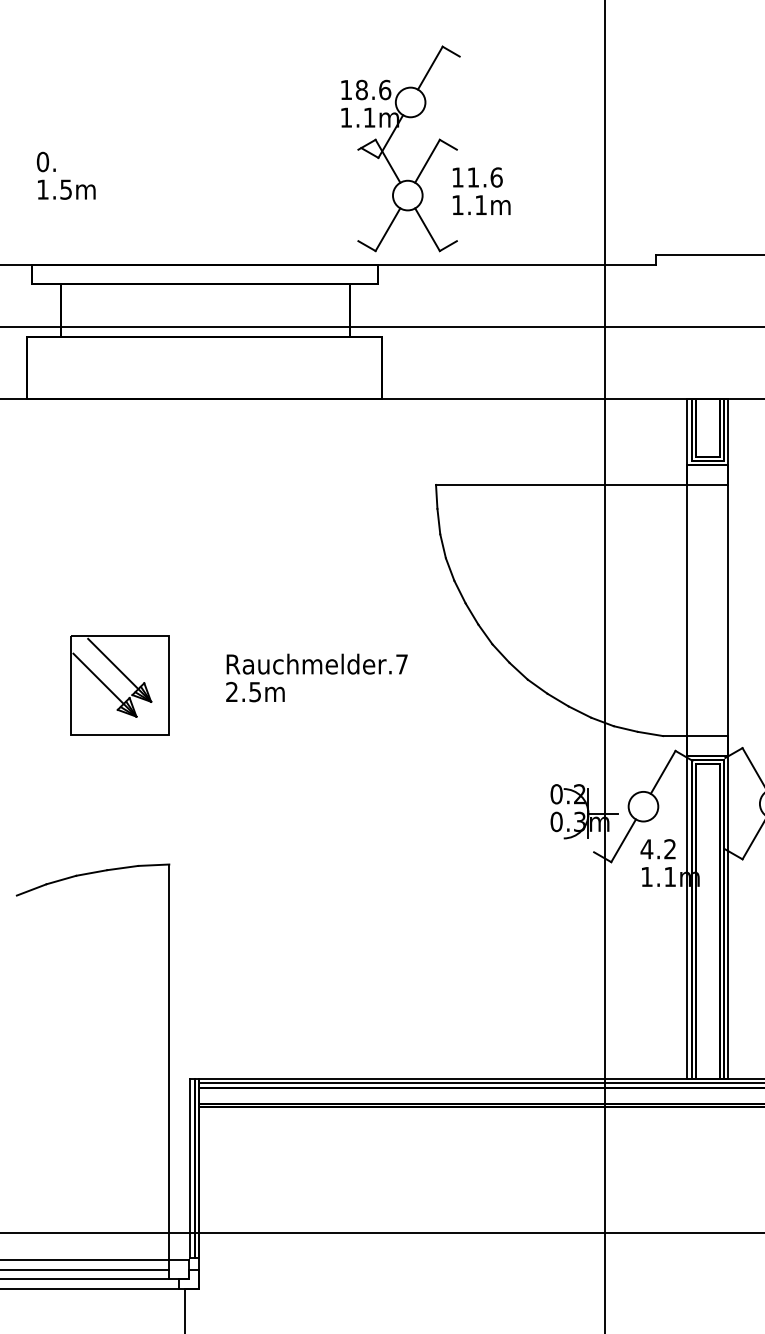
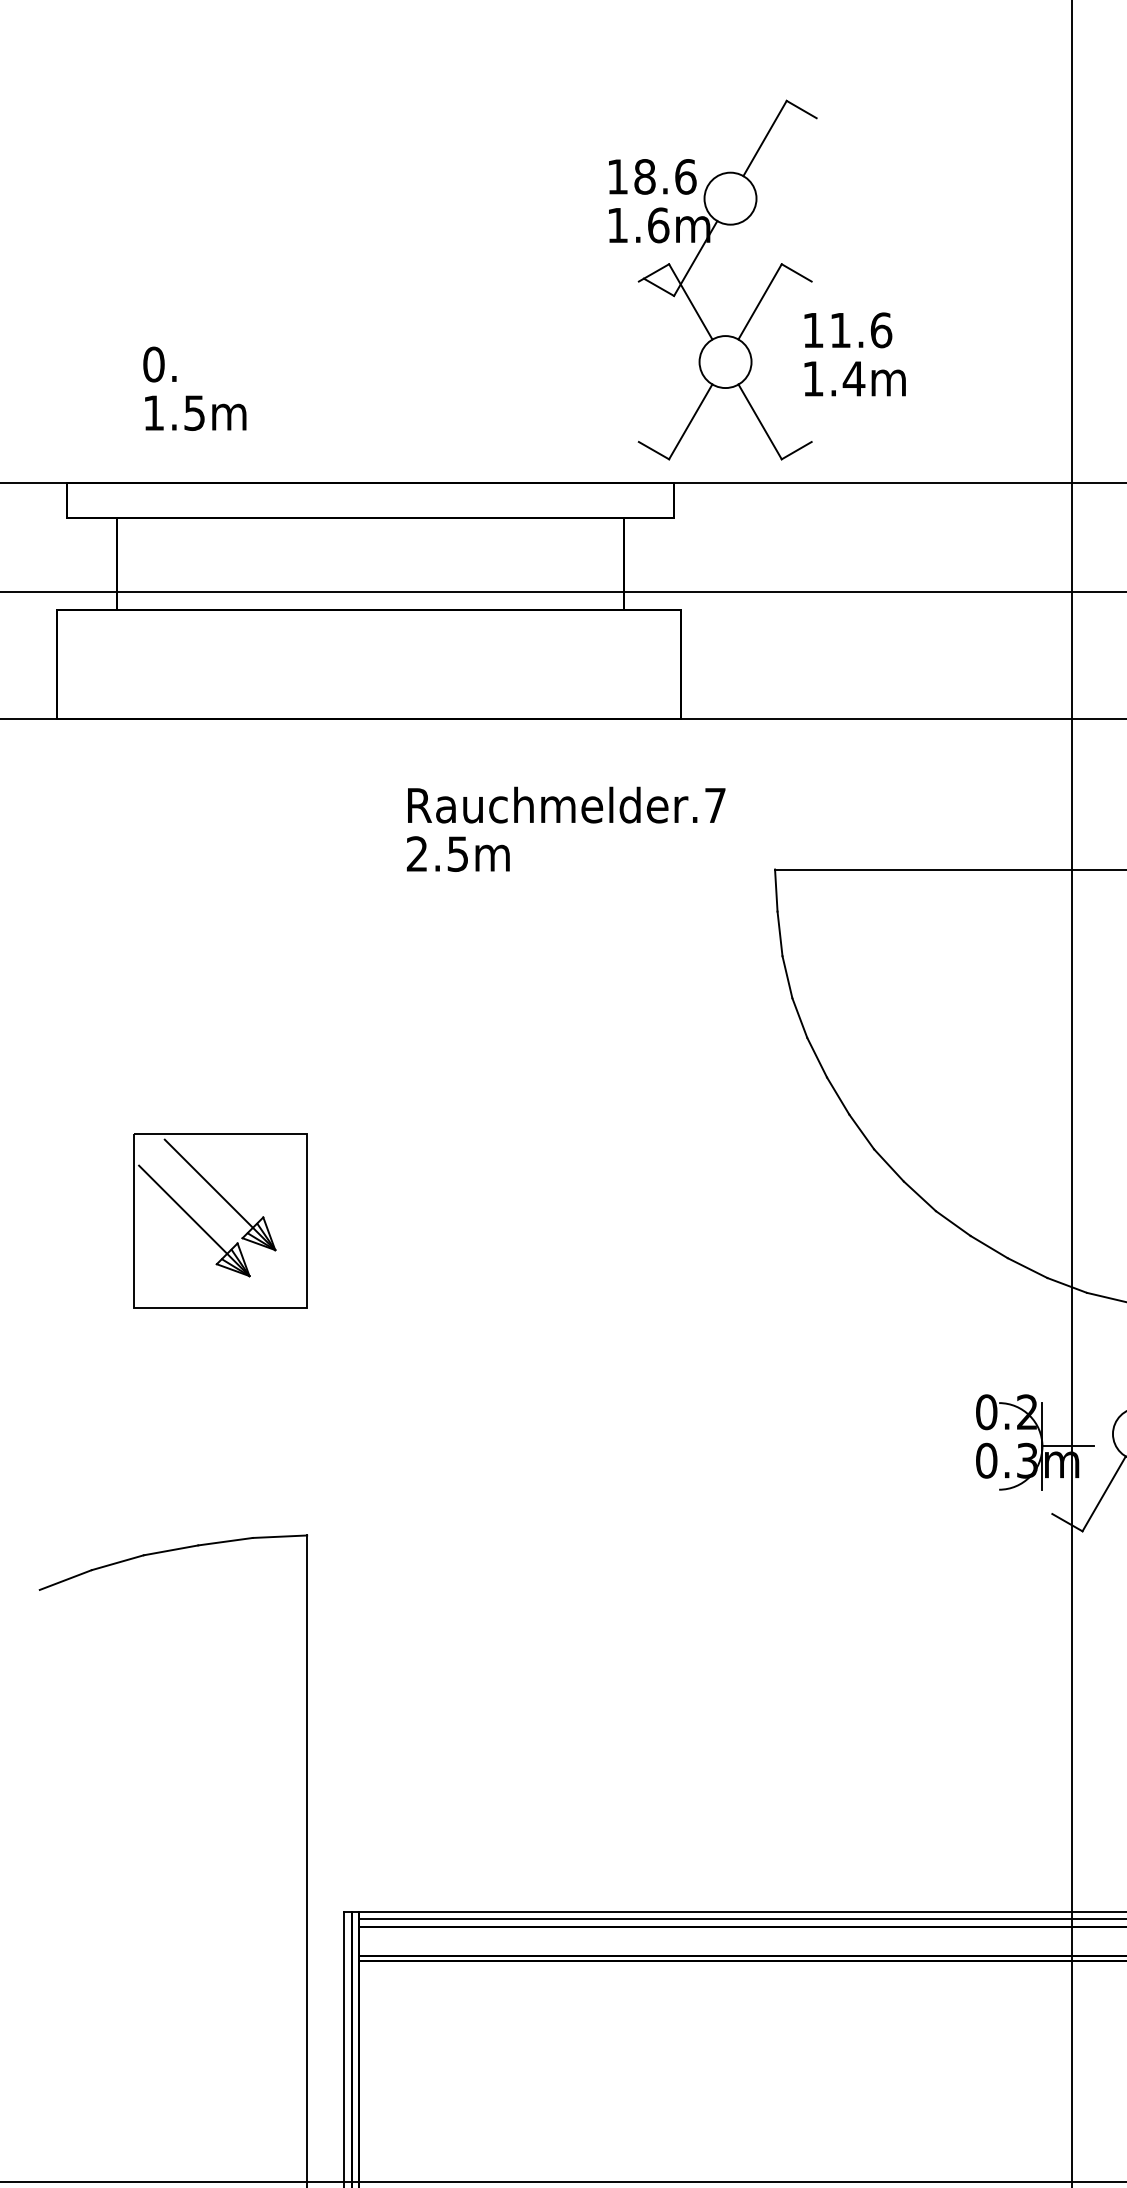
text: (369, 117) -> (658, 225), 1.1m -> 1.6m
text: (66, 175) -> (195, 388), moved
text: (480, 204) -> (853, 377), 1.1m -> 1.4m
text: (316, 677) -> (565, 828), moved

